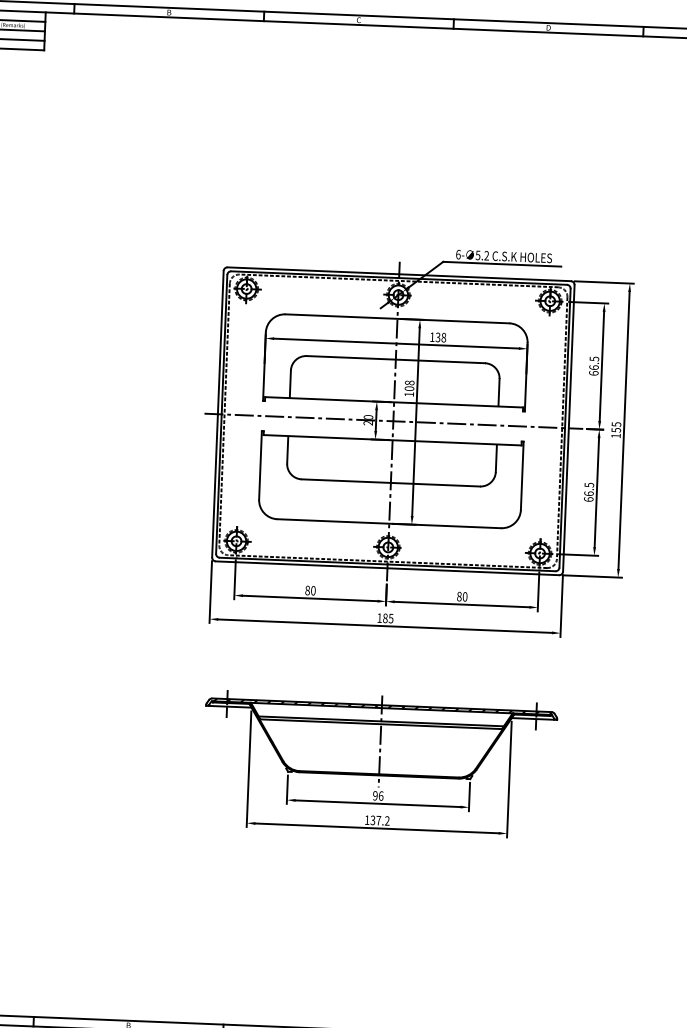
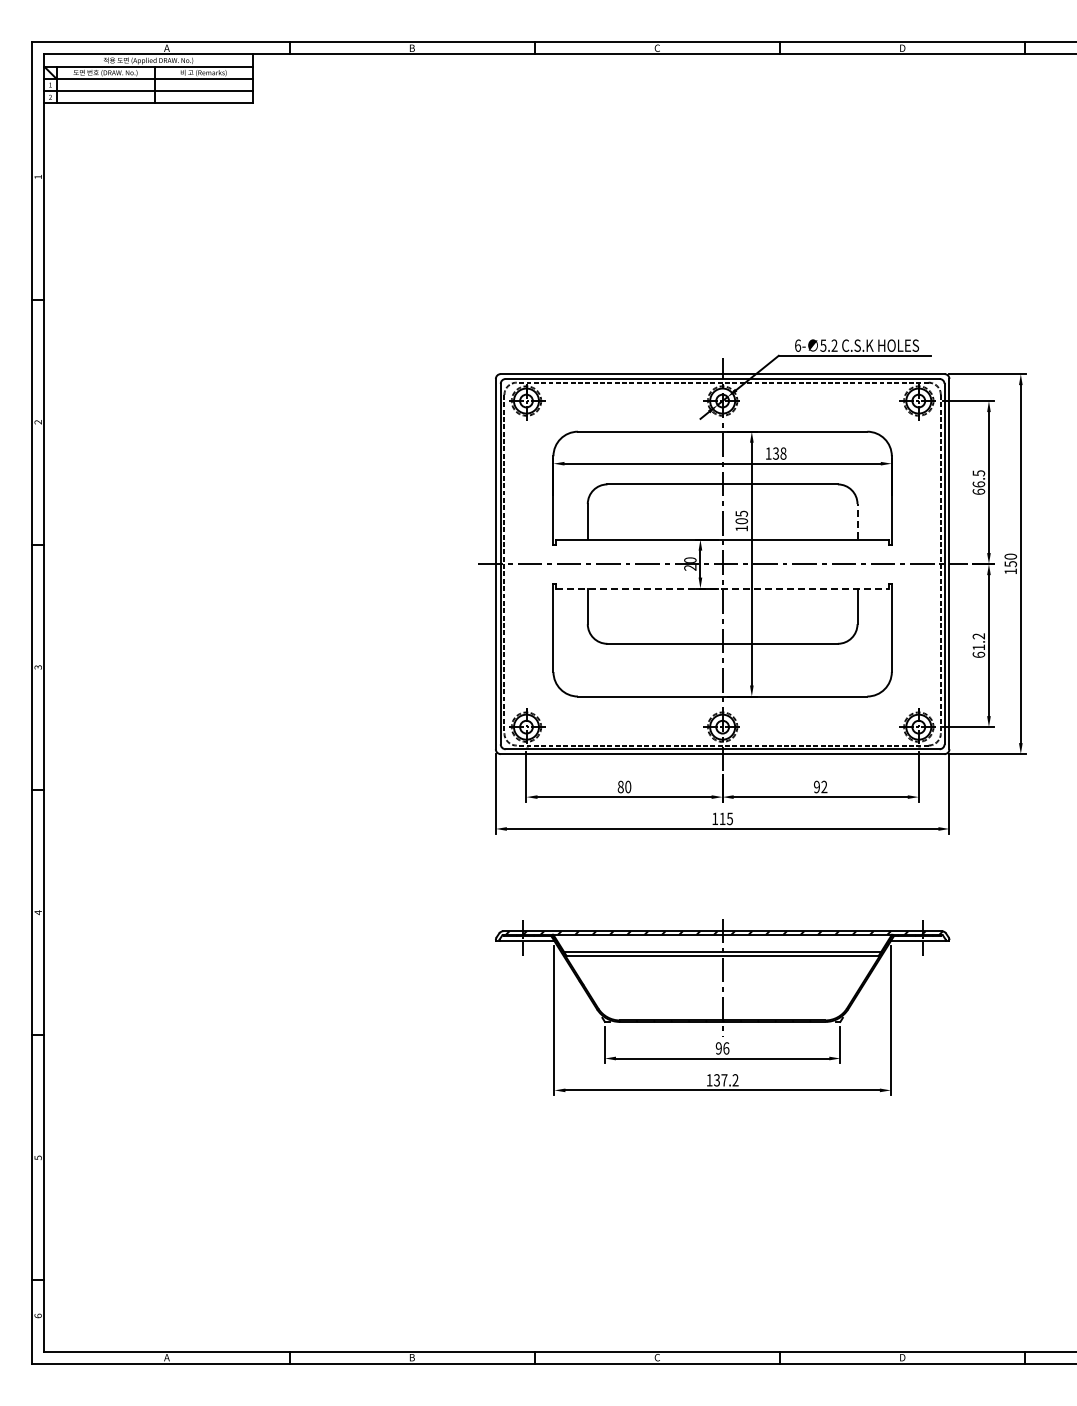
text: (409, 382) -> (741, 513), 108 -> 105
line: (499, 391) -> (857, 520), solid -> dashed
text: (616, 424) -> (1010, 556), 155 -> 150
line: (392, 440) -> (722, 588), solid -> dashed
text: (588, 489) -> (978, 641), 66.5 -> 61.2
text: (462, 596) -> (820, 786), 80 -> 92
text: (385, 618) -> (722, 818), 185 -> 115

